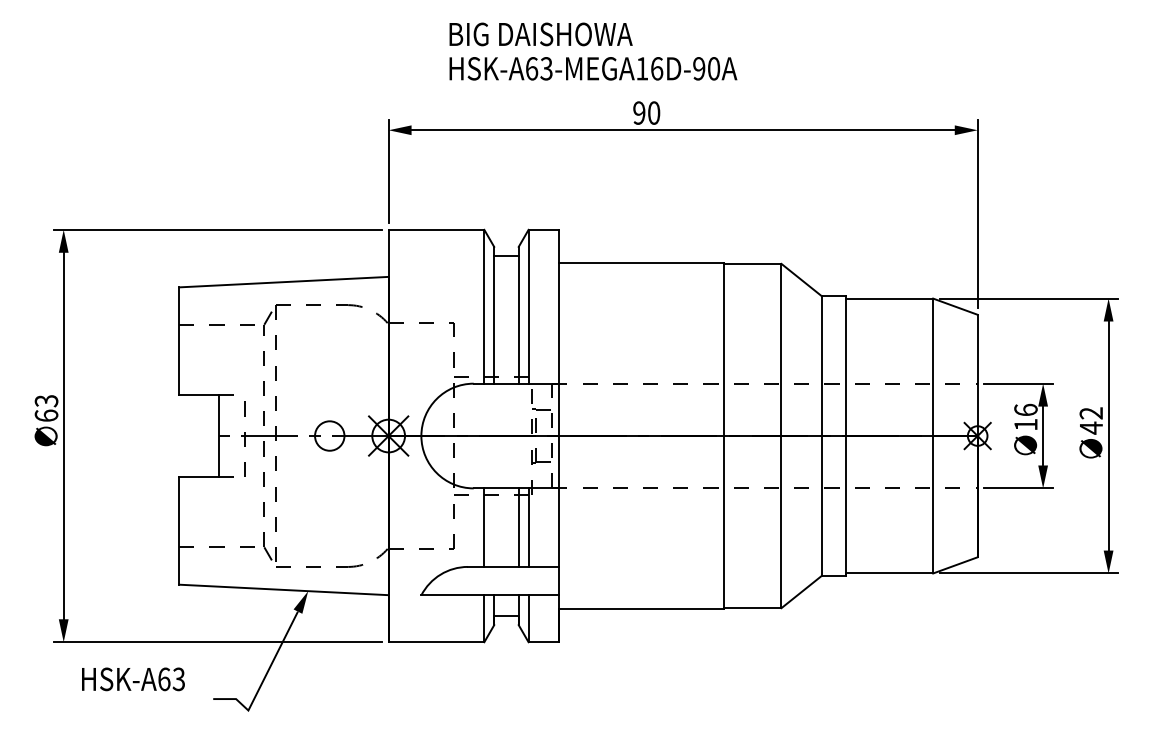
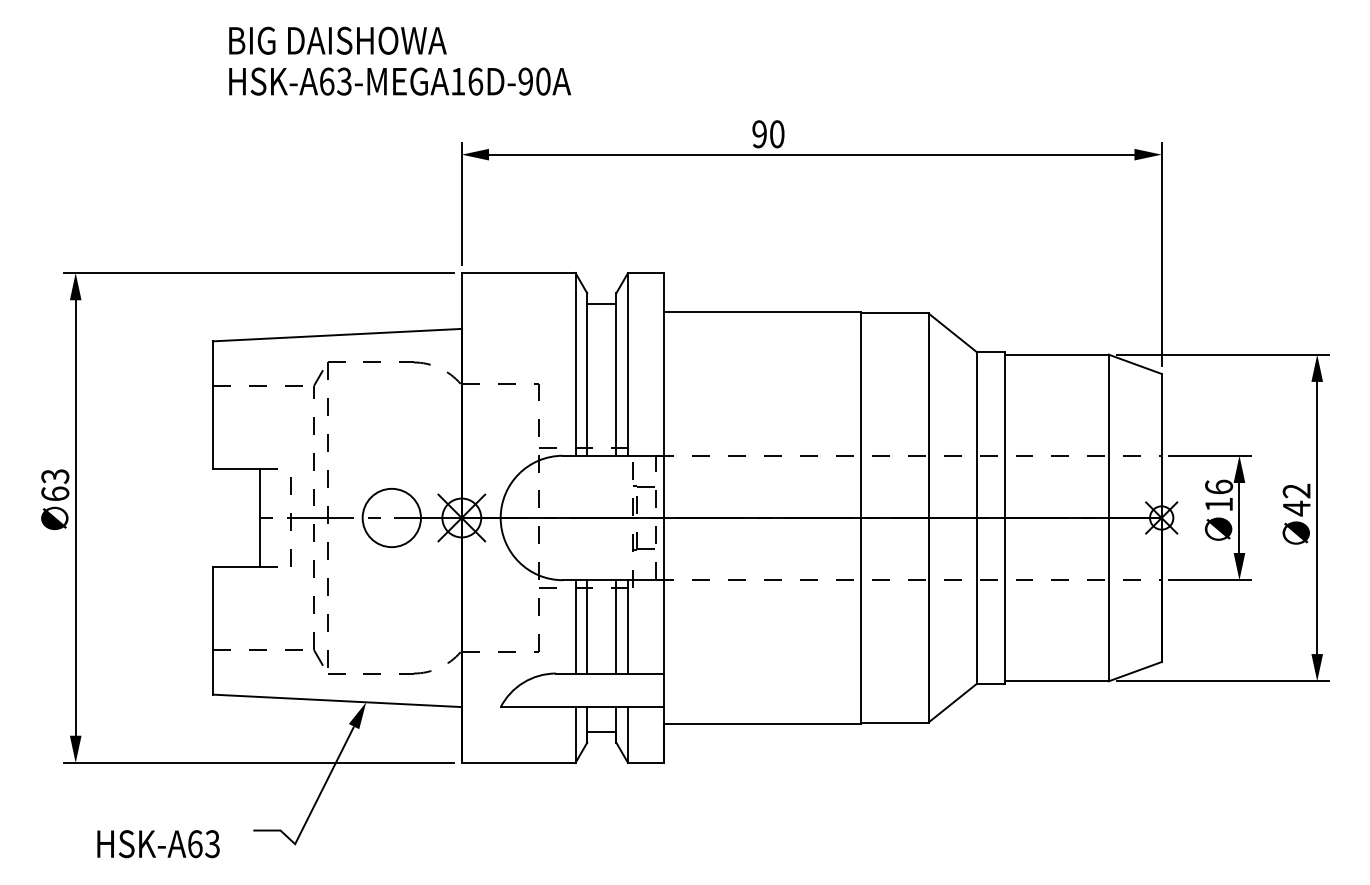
text: (592, 51) -> (399, 60), moved
circle: (329, 435) -> (391, 517), size x1.67
line: (494, 527) -> (587, 626), added
text: (133, 679) -> (158, 844), moved

